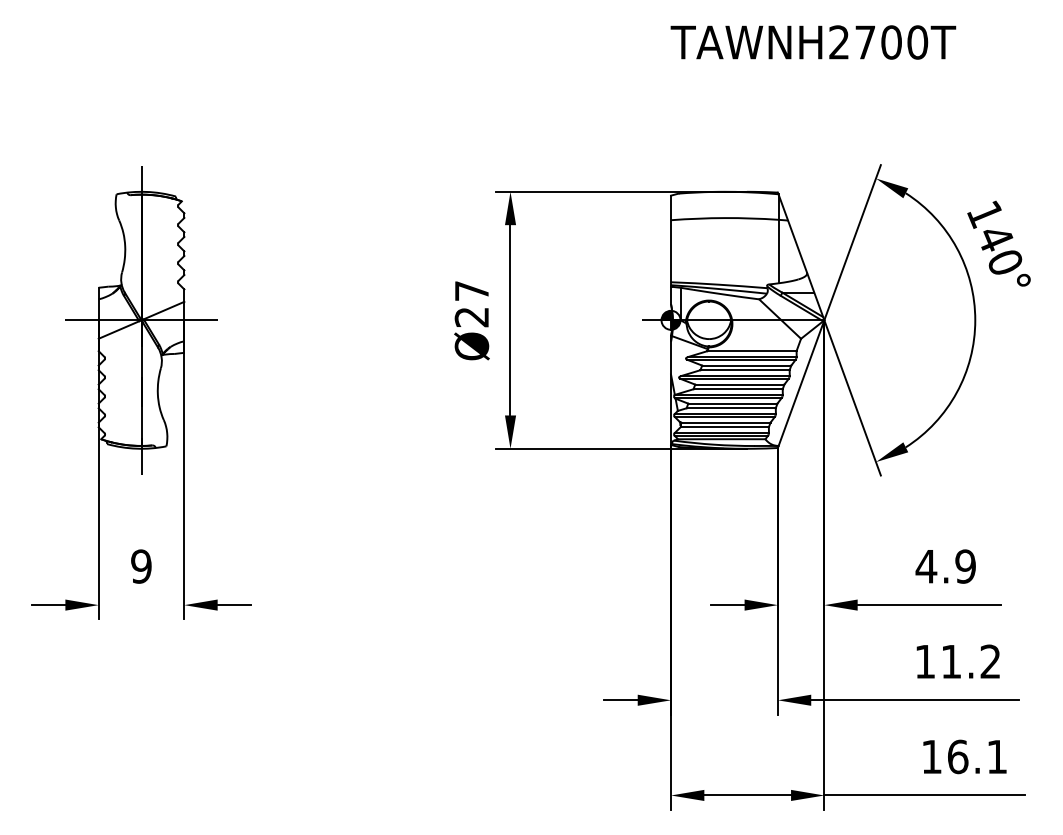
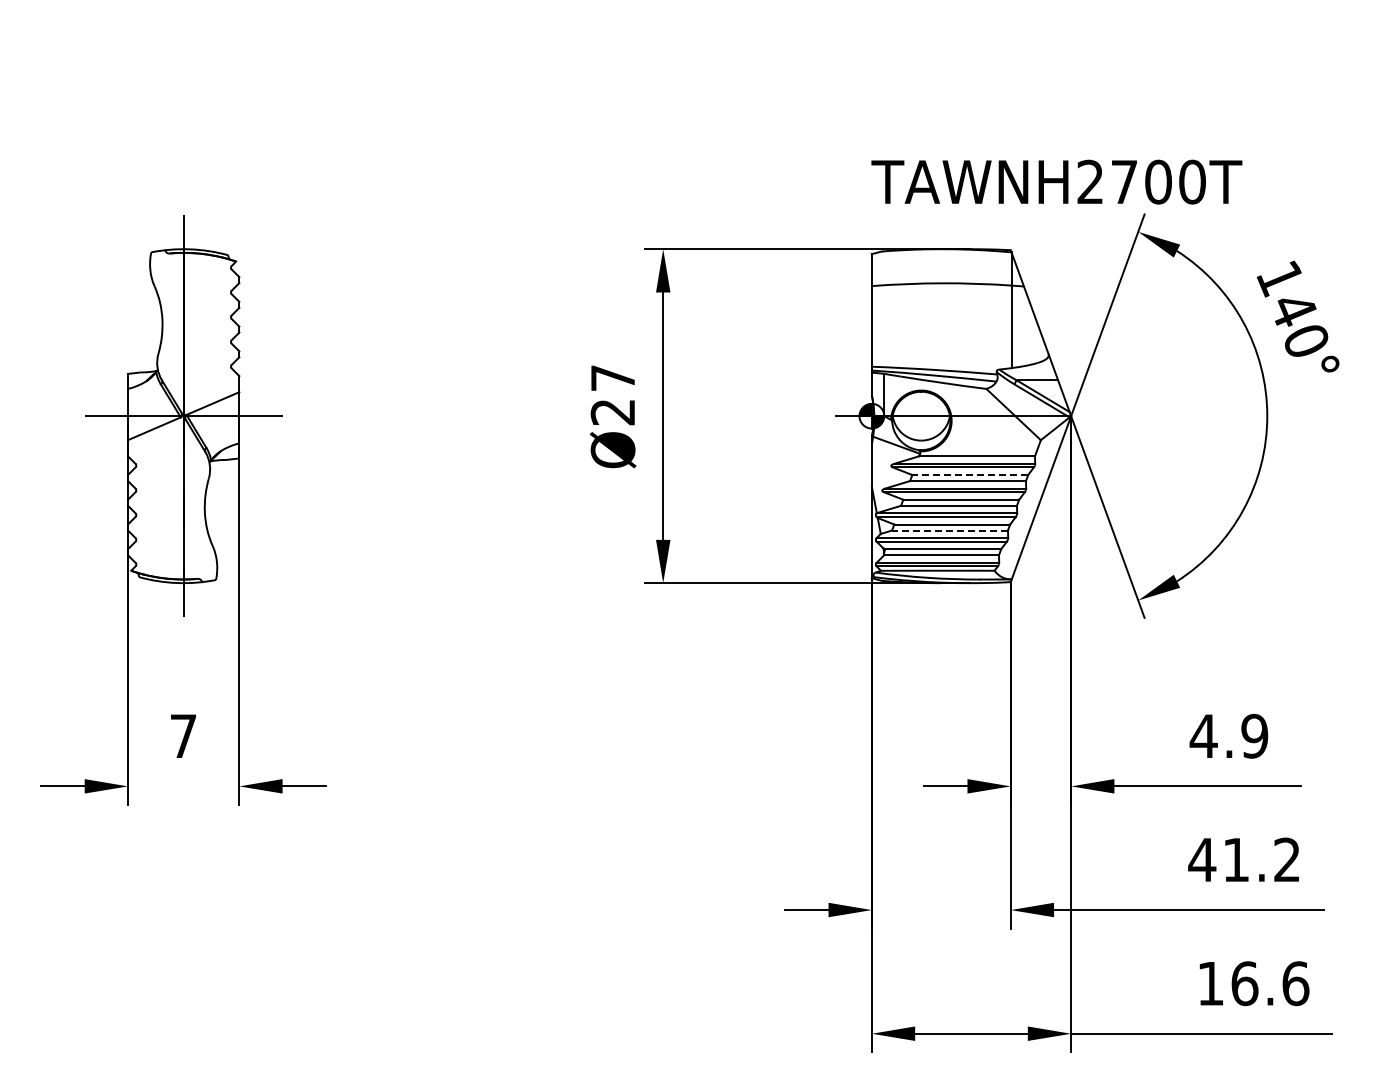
text: (813, 42) -> (1056, 181), moved
line: (746, 365) -> (970, 475), solid -> dashed
line: (731, 408) -> (950, 530), solid -> dashed
text: (141, 565) -> (183, 735), 9 -> 7
text: (925, 661) -> (1202, 859), 11.2 -> 41.2
text: (996, 756) -> (1295, 983), 16.1 -> 16.6

